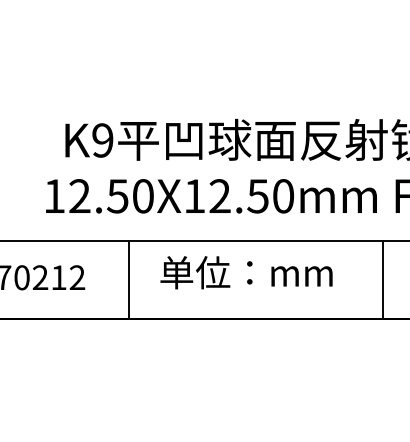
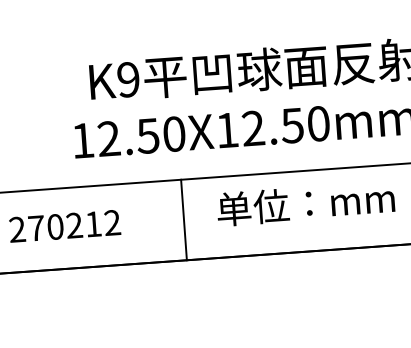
text: (246, 272) -> (305, 203), moved
line: (128, 279) -> (183, 219), moved

